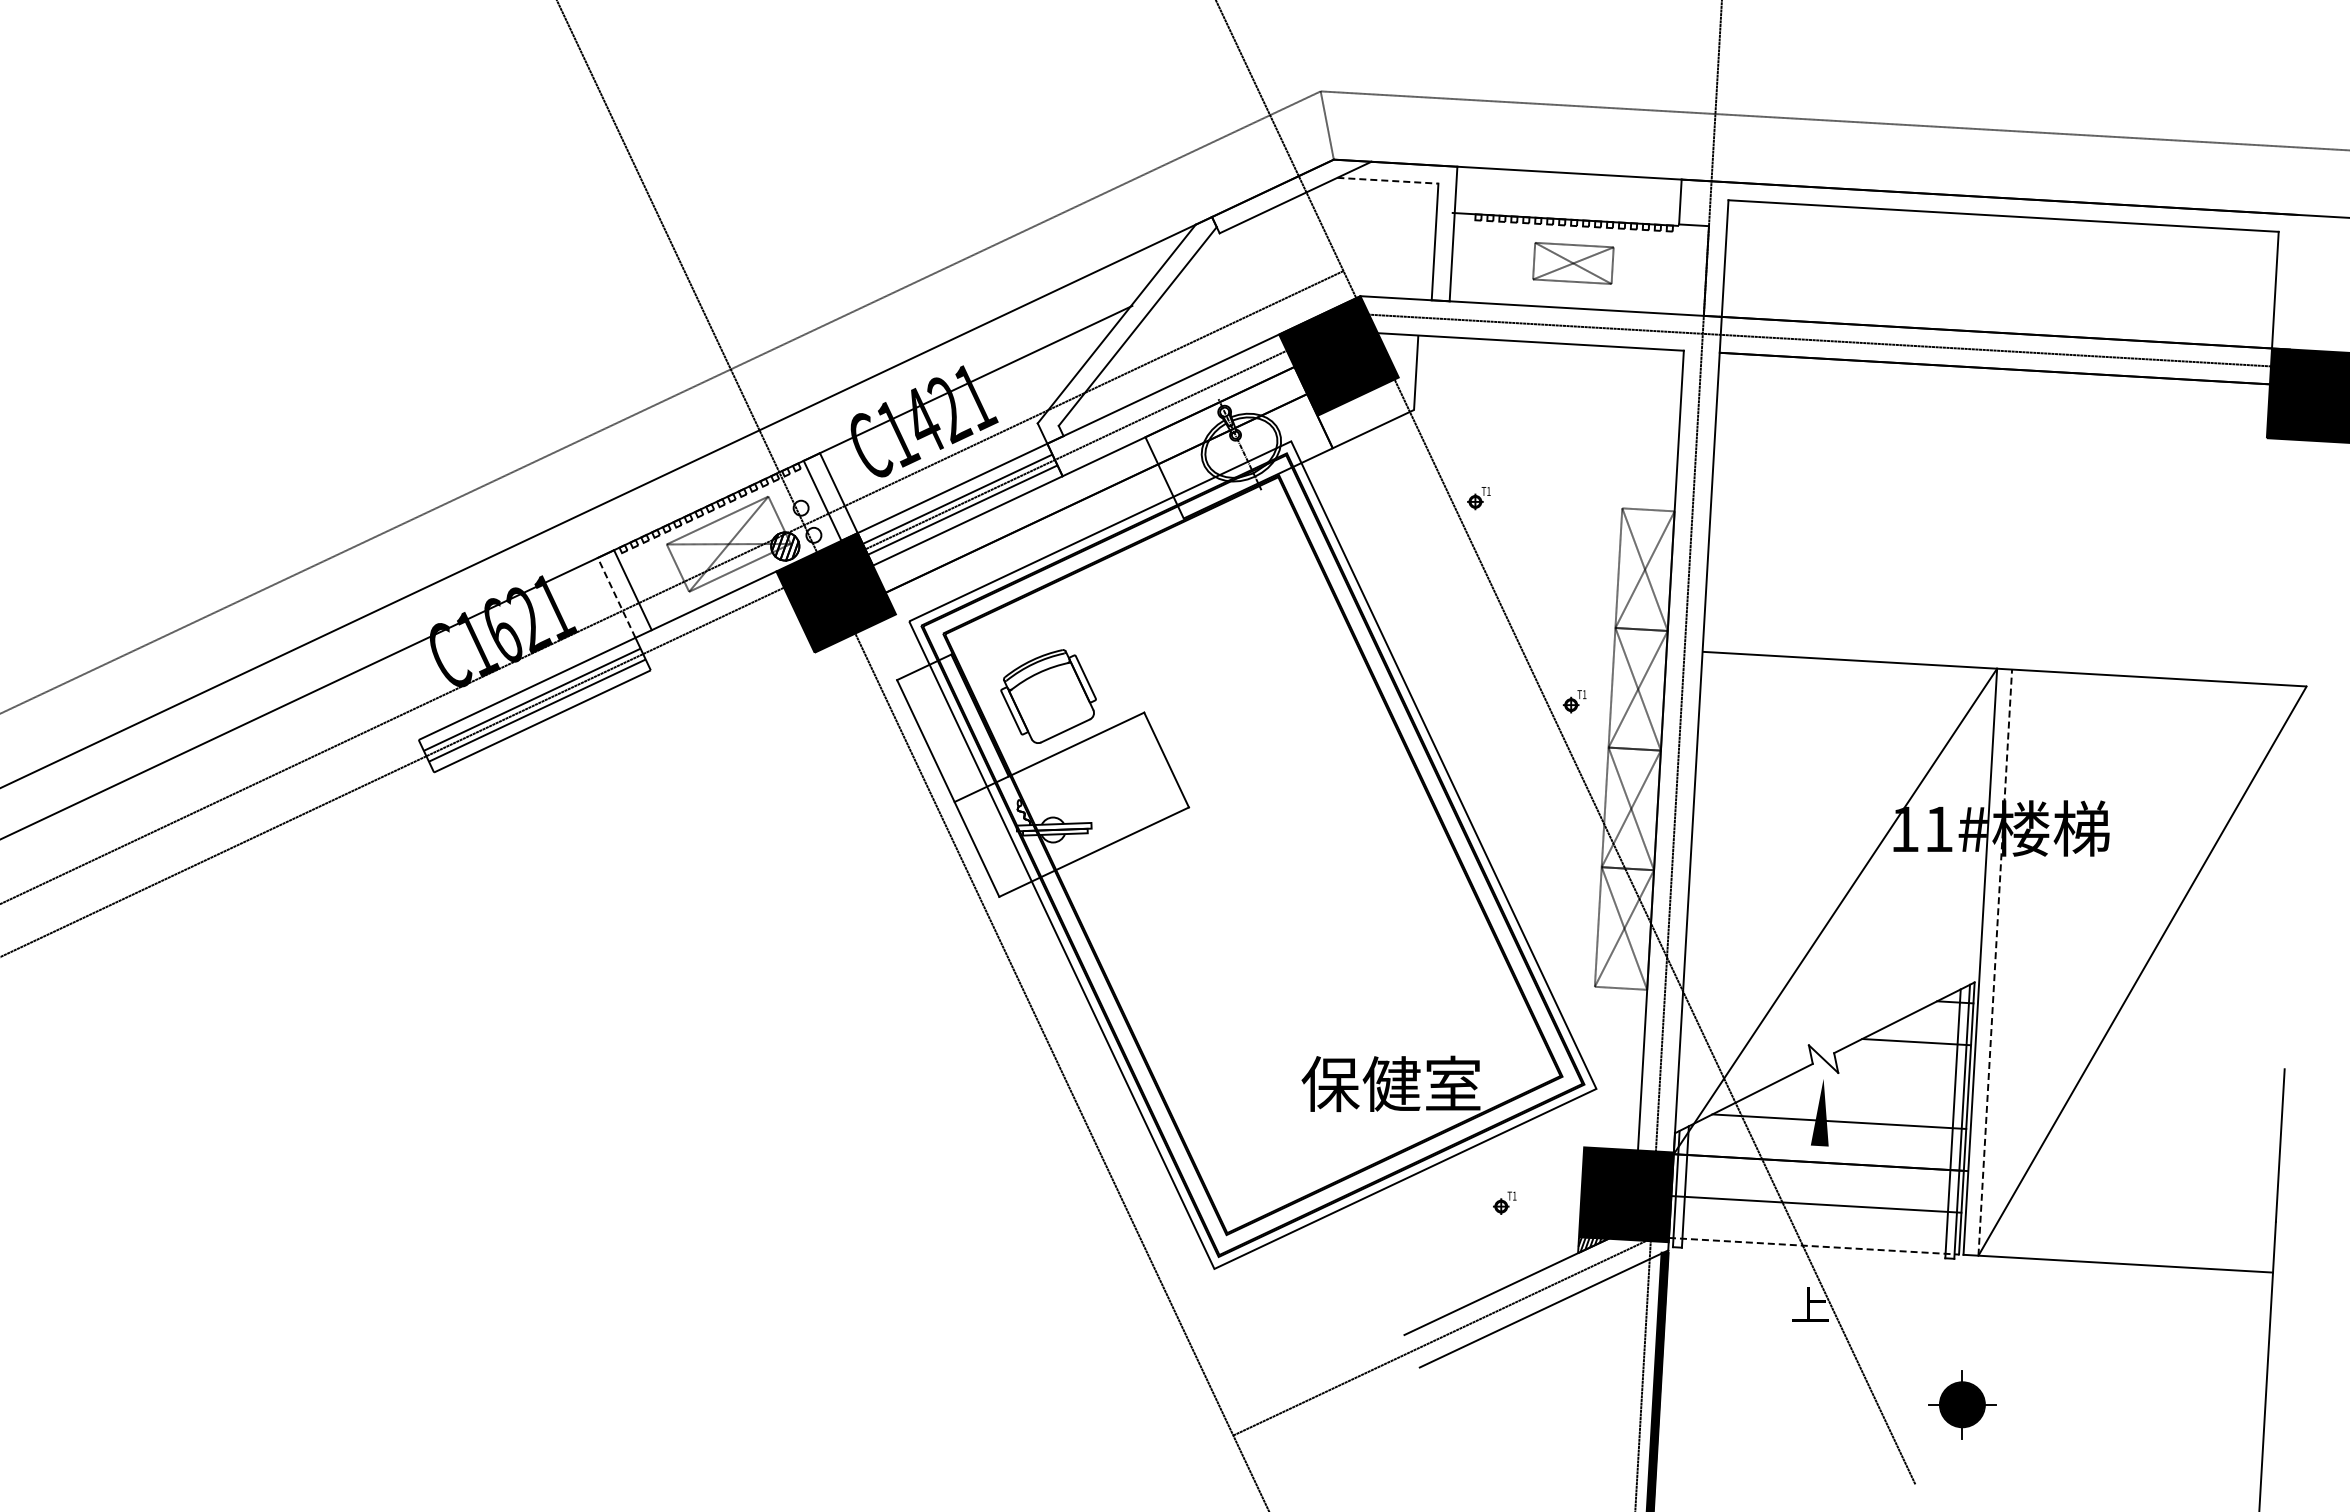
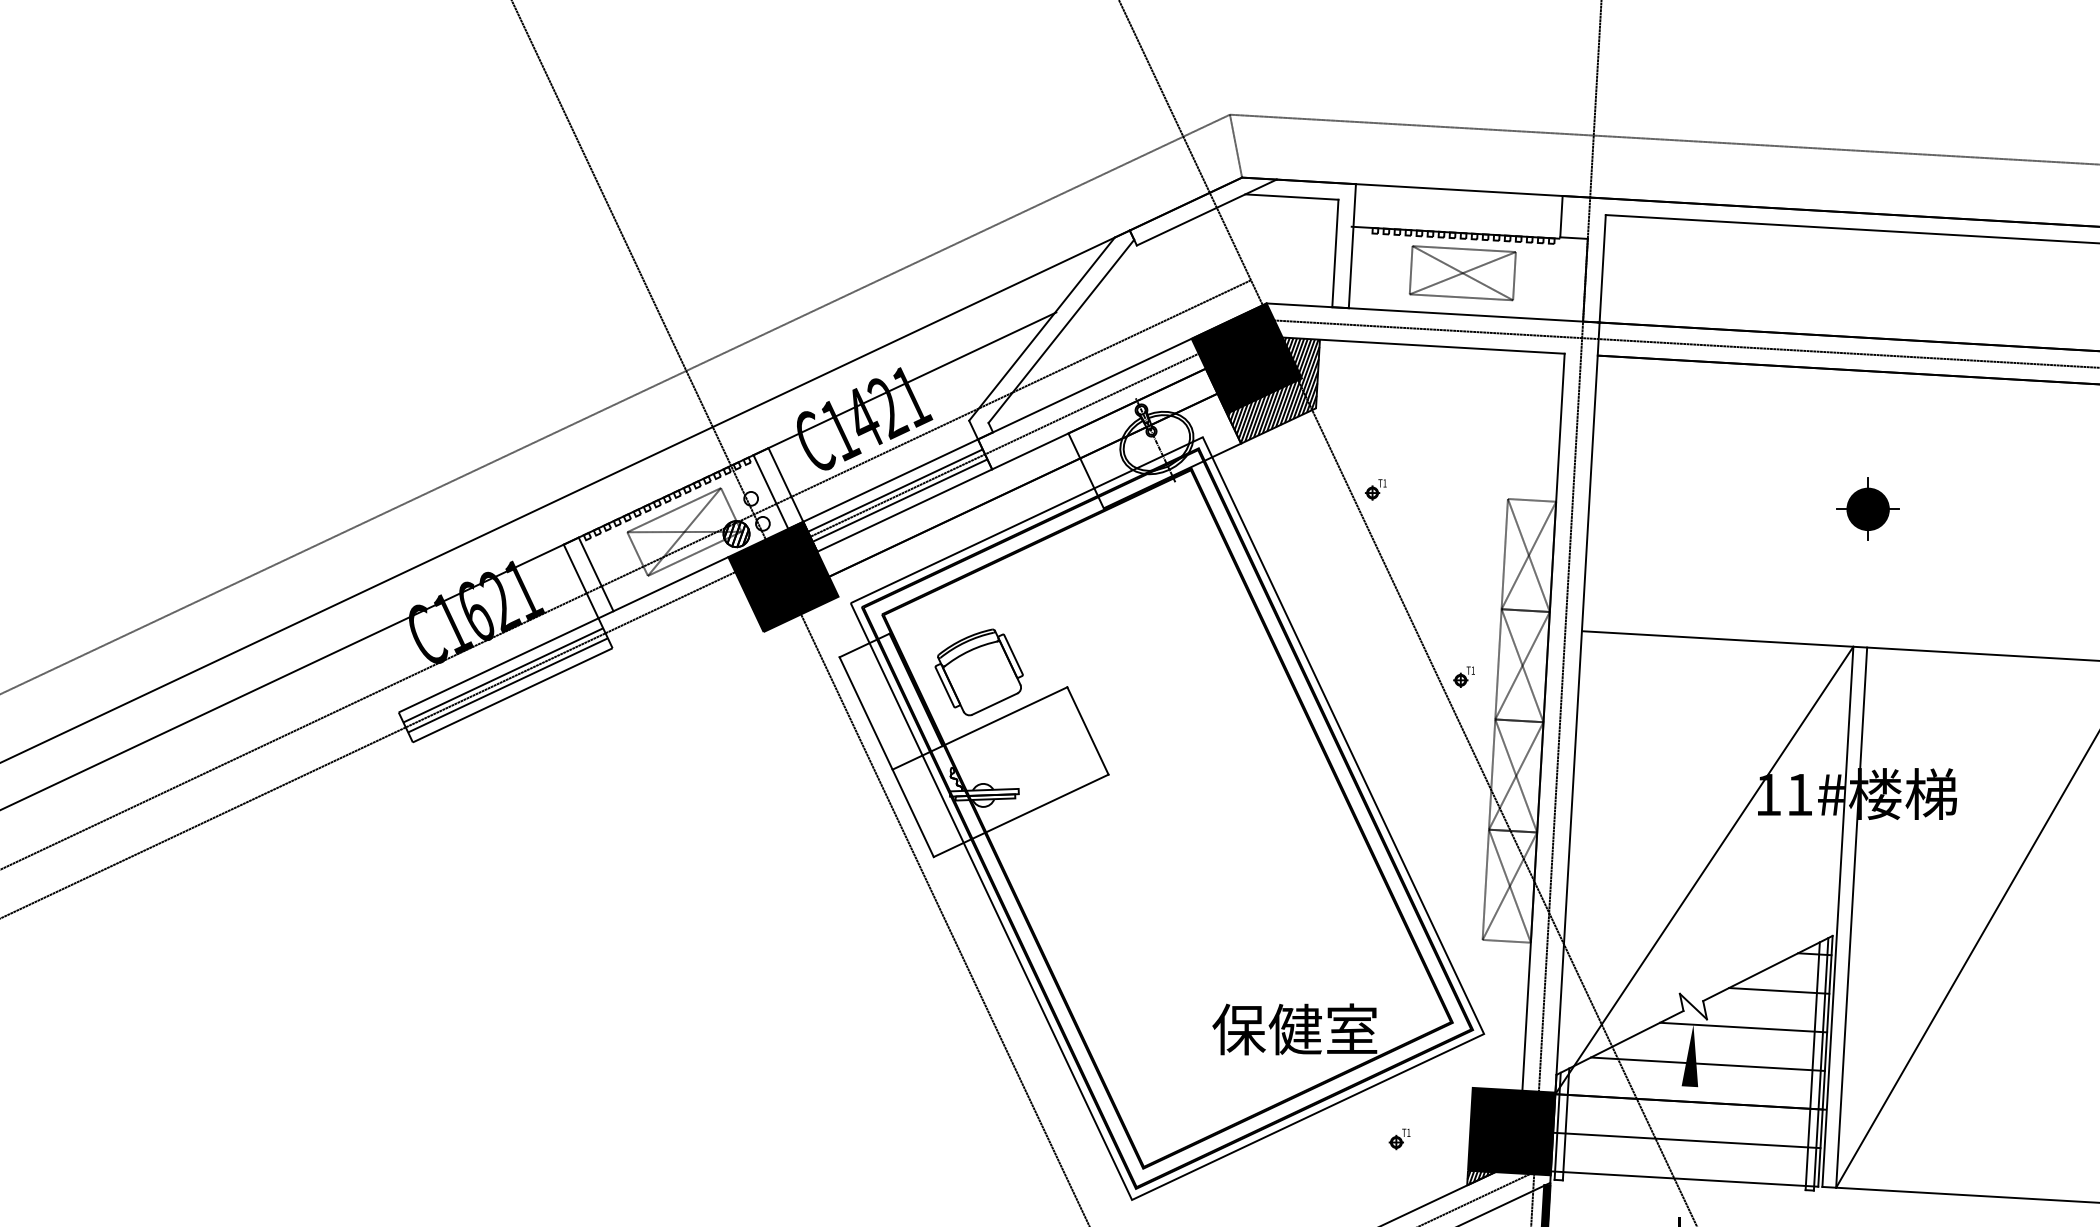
line: (1387, 180) -> (1291, 196), dashed -> solid
part: (1573, 263) -> (1462, 273), size x1.43
hatch: (1368, 390) -> (1274, 390), added
part: (2012, 519) -> (1867, 509), added
line: (616, 597) -> (580, 581), dashed -> solid
line: (1995, 962) -> (1851, 917), dashed -> solid
line: (1877, 1081) -> (1743, 1027), added
line: (1814, 1246) -> (1685, 1179), dashed -> solid

